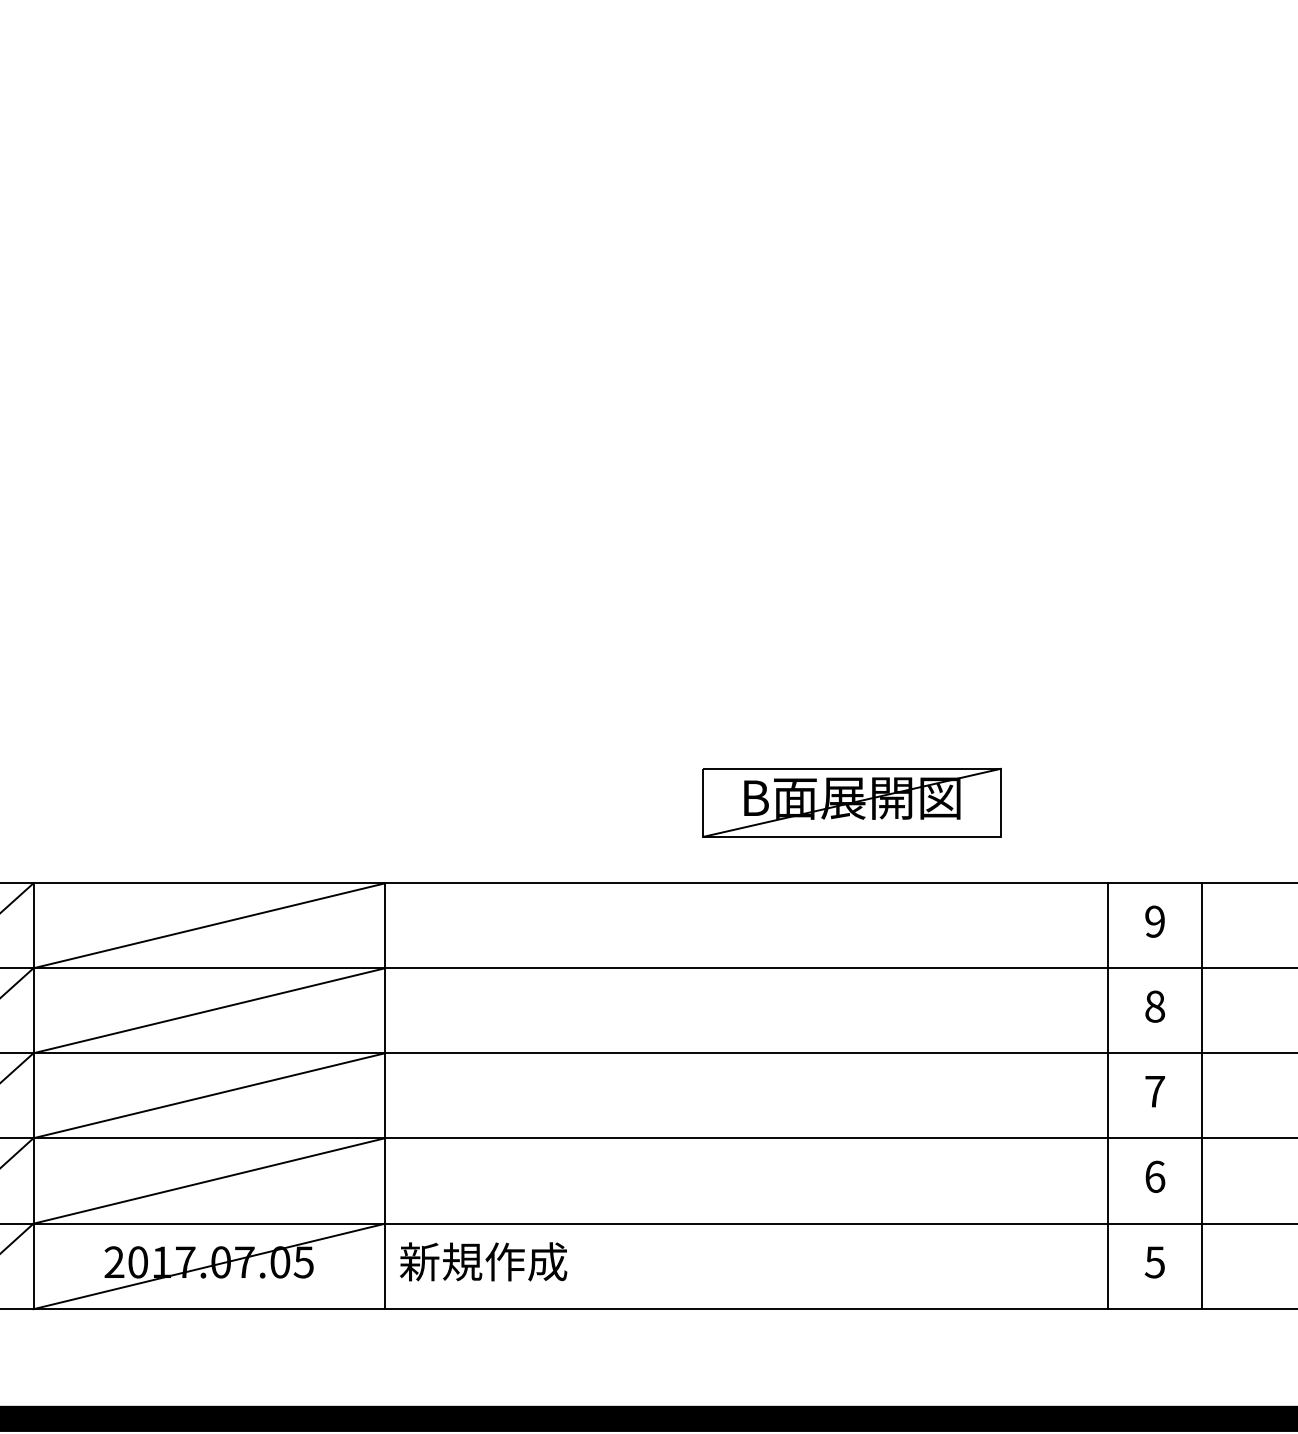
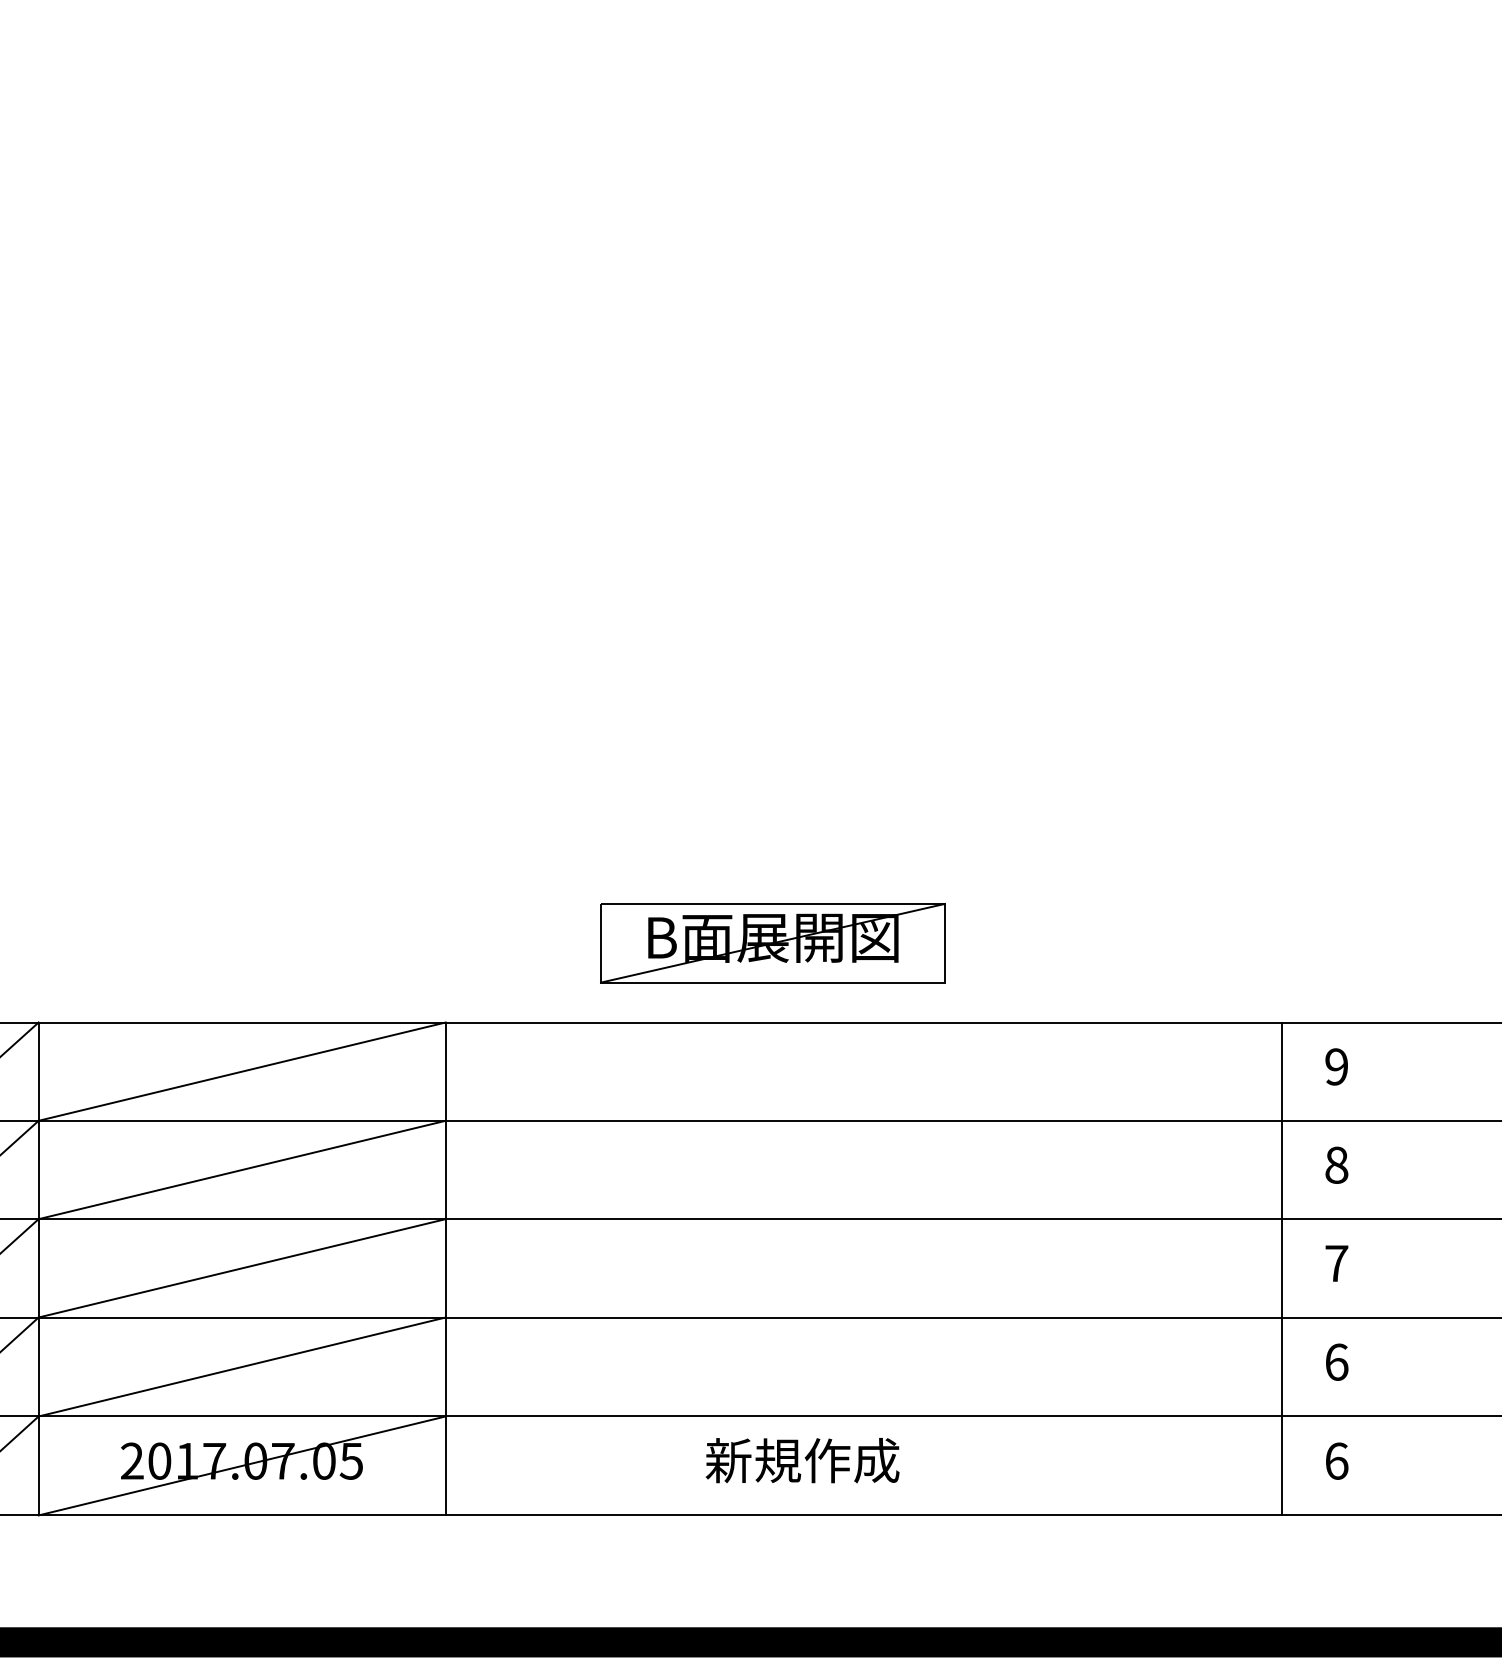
part: (851, 802) -> (772, 942), moved
line: (1202, 1096) -> (1391, 1269), removed
text: (483, 1261) -> (802, 1460), moved
text: (1154, 1262) -> (1336, 1461), 5 -> 6

